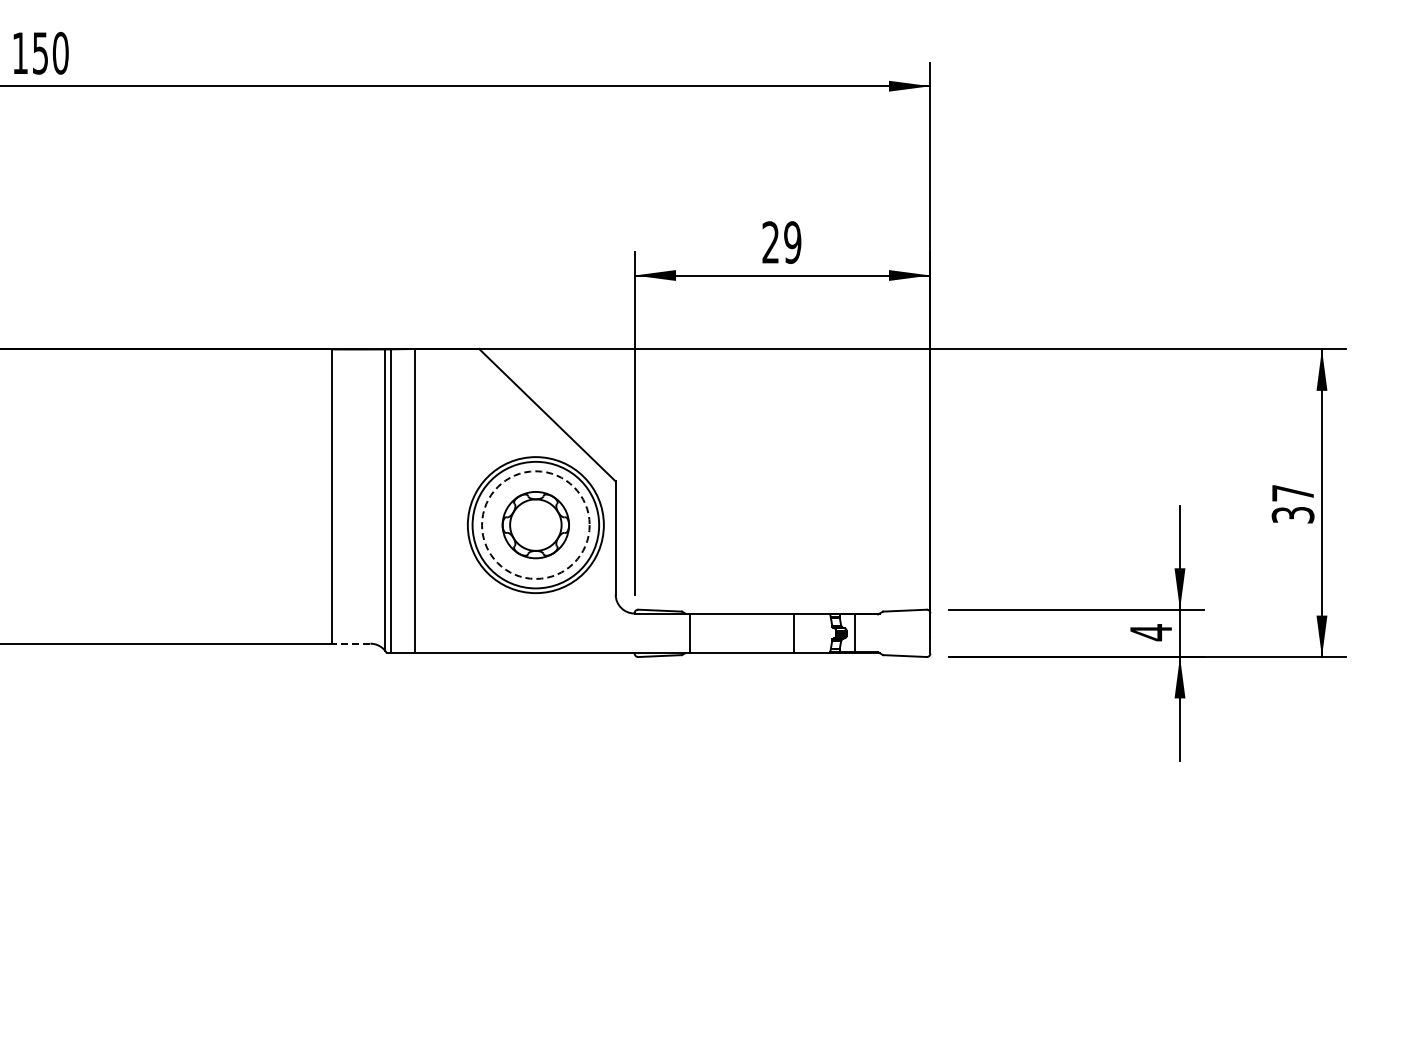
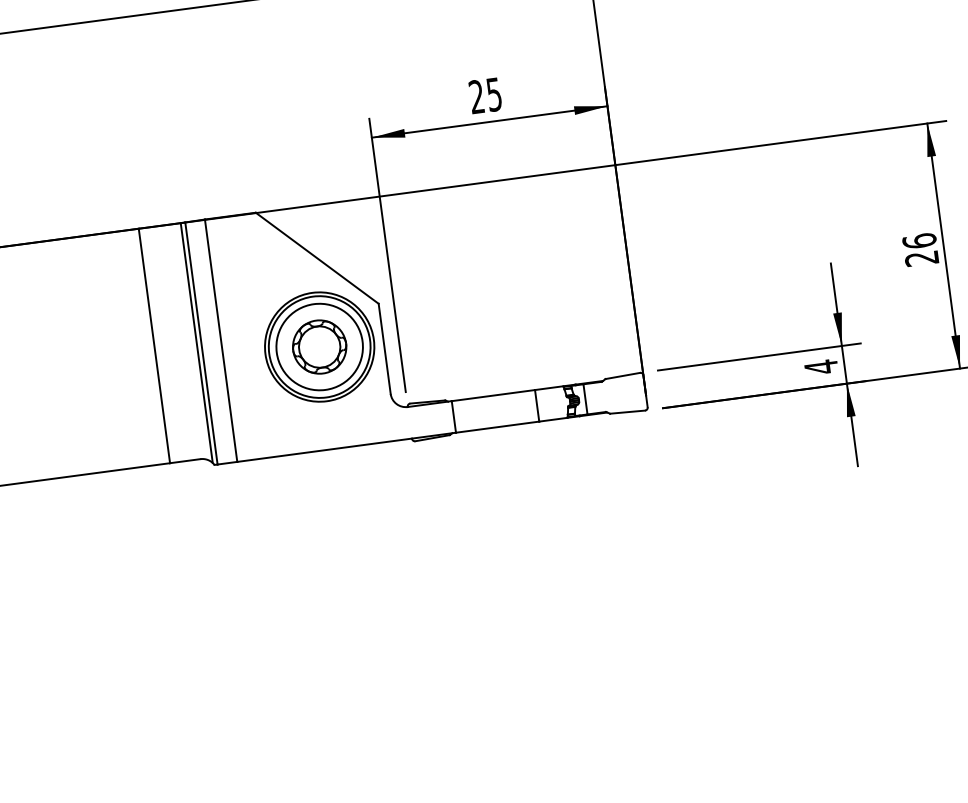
text: (792, 242) -> (494, 94), 29 -> 25
text: (1292, 503) -> (920, 249), 37 -> 26
circle: (535, 524) -> (319, 346), dashed -> solid
line: (350, 643) -> (184, 461), dashed -> solid

